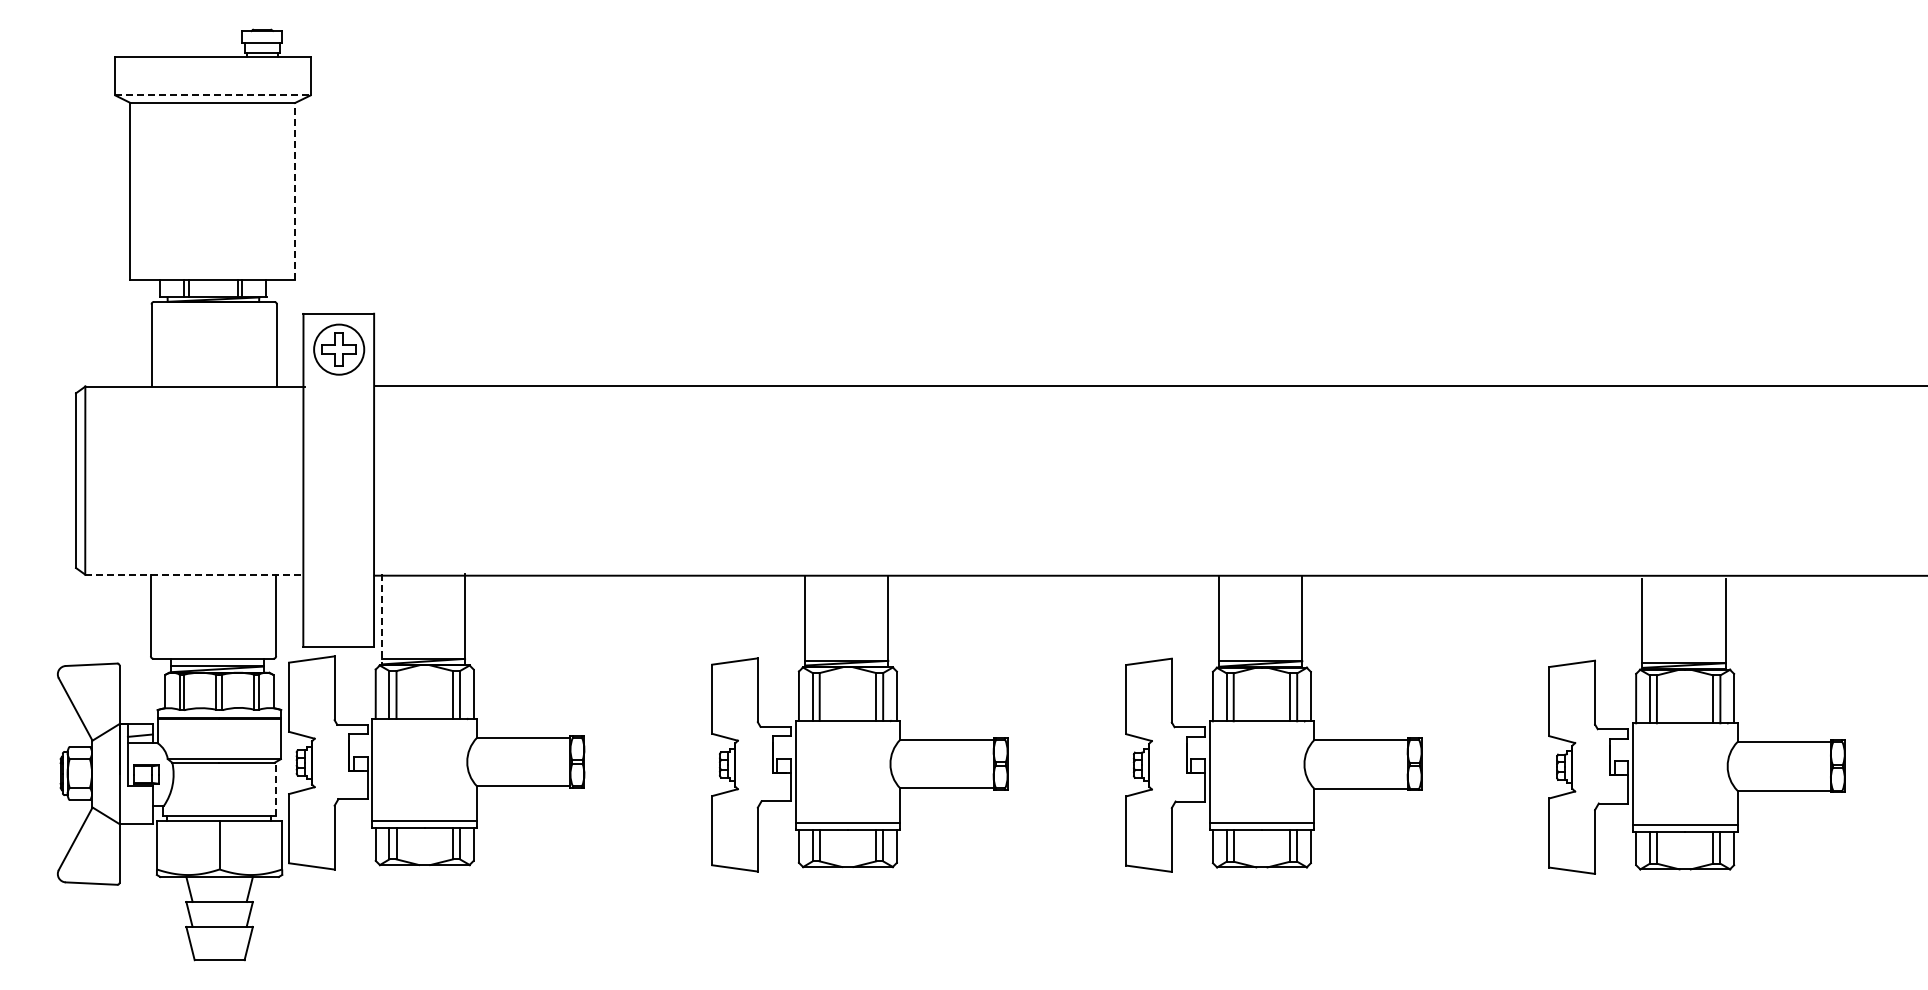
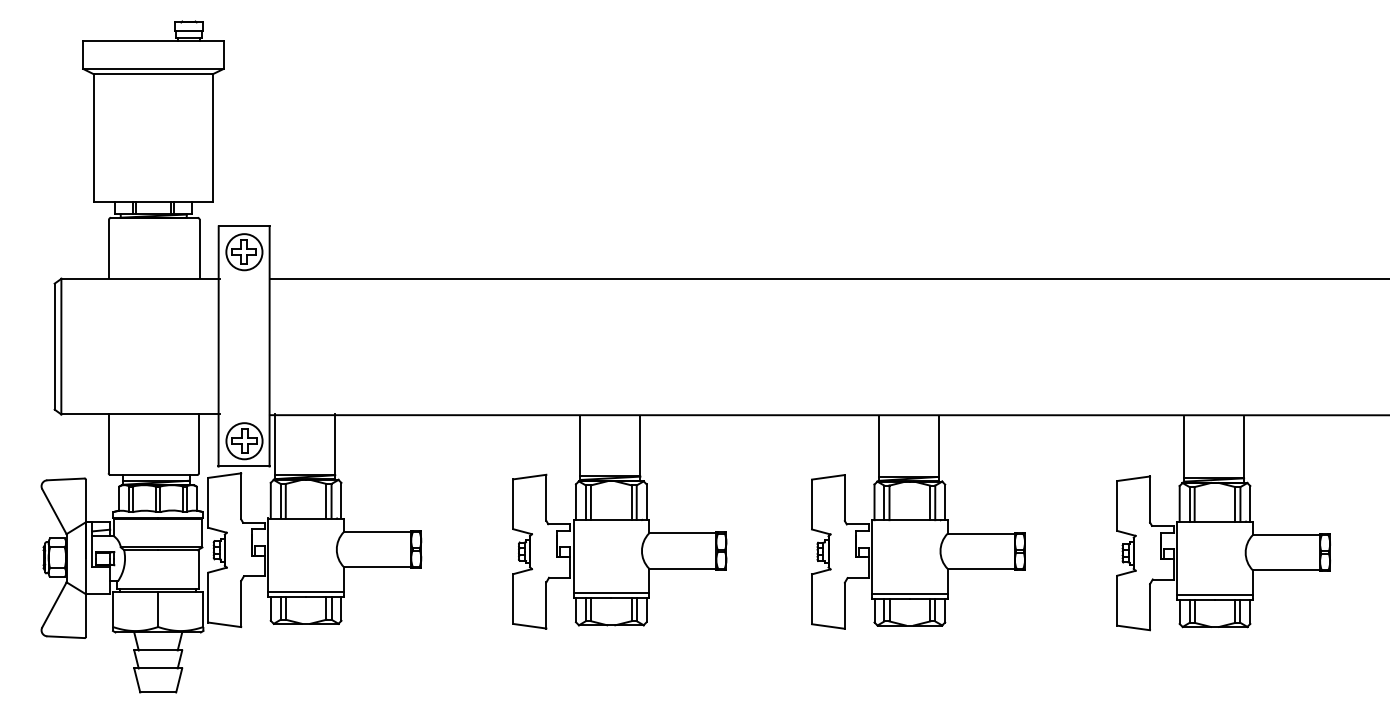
line: (212, 95) -> (153, 68), dashed -> solid
line: (295, 191) -> (212, 138), dashed -> solid
line: (194, 574) -> (140, 414), dashed -> solid
part: (339, 611) -> (244, 441), added
line: (381, 620) -> (274, 447), dashed -> solid
line: (275, 789) -> (198, 569), dashed -> solid

